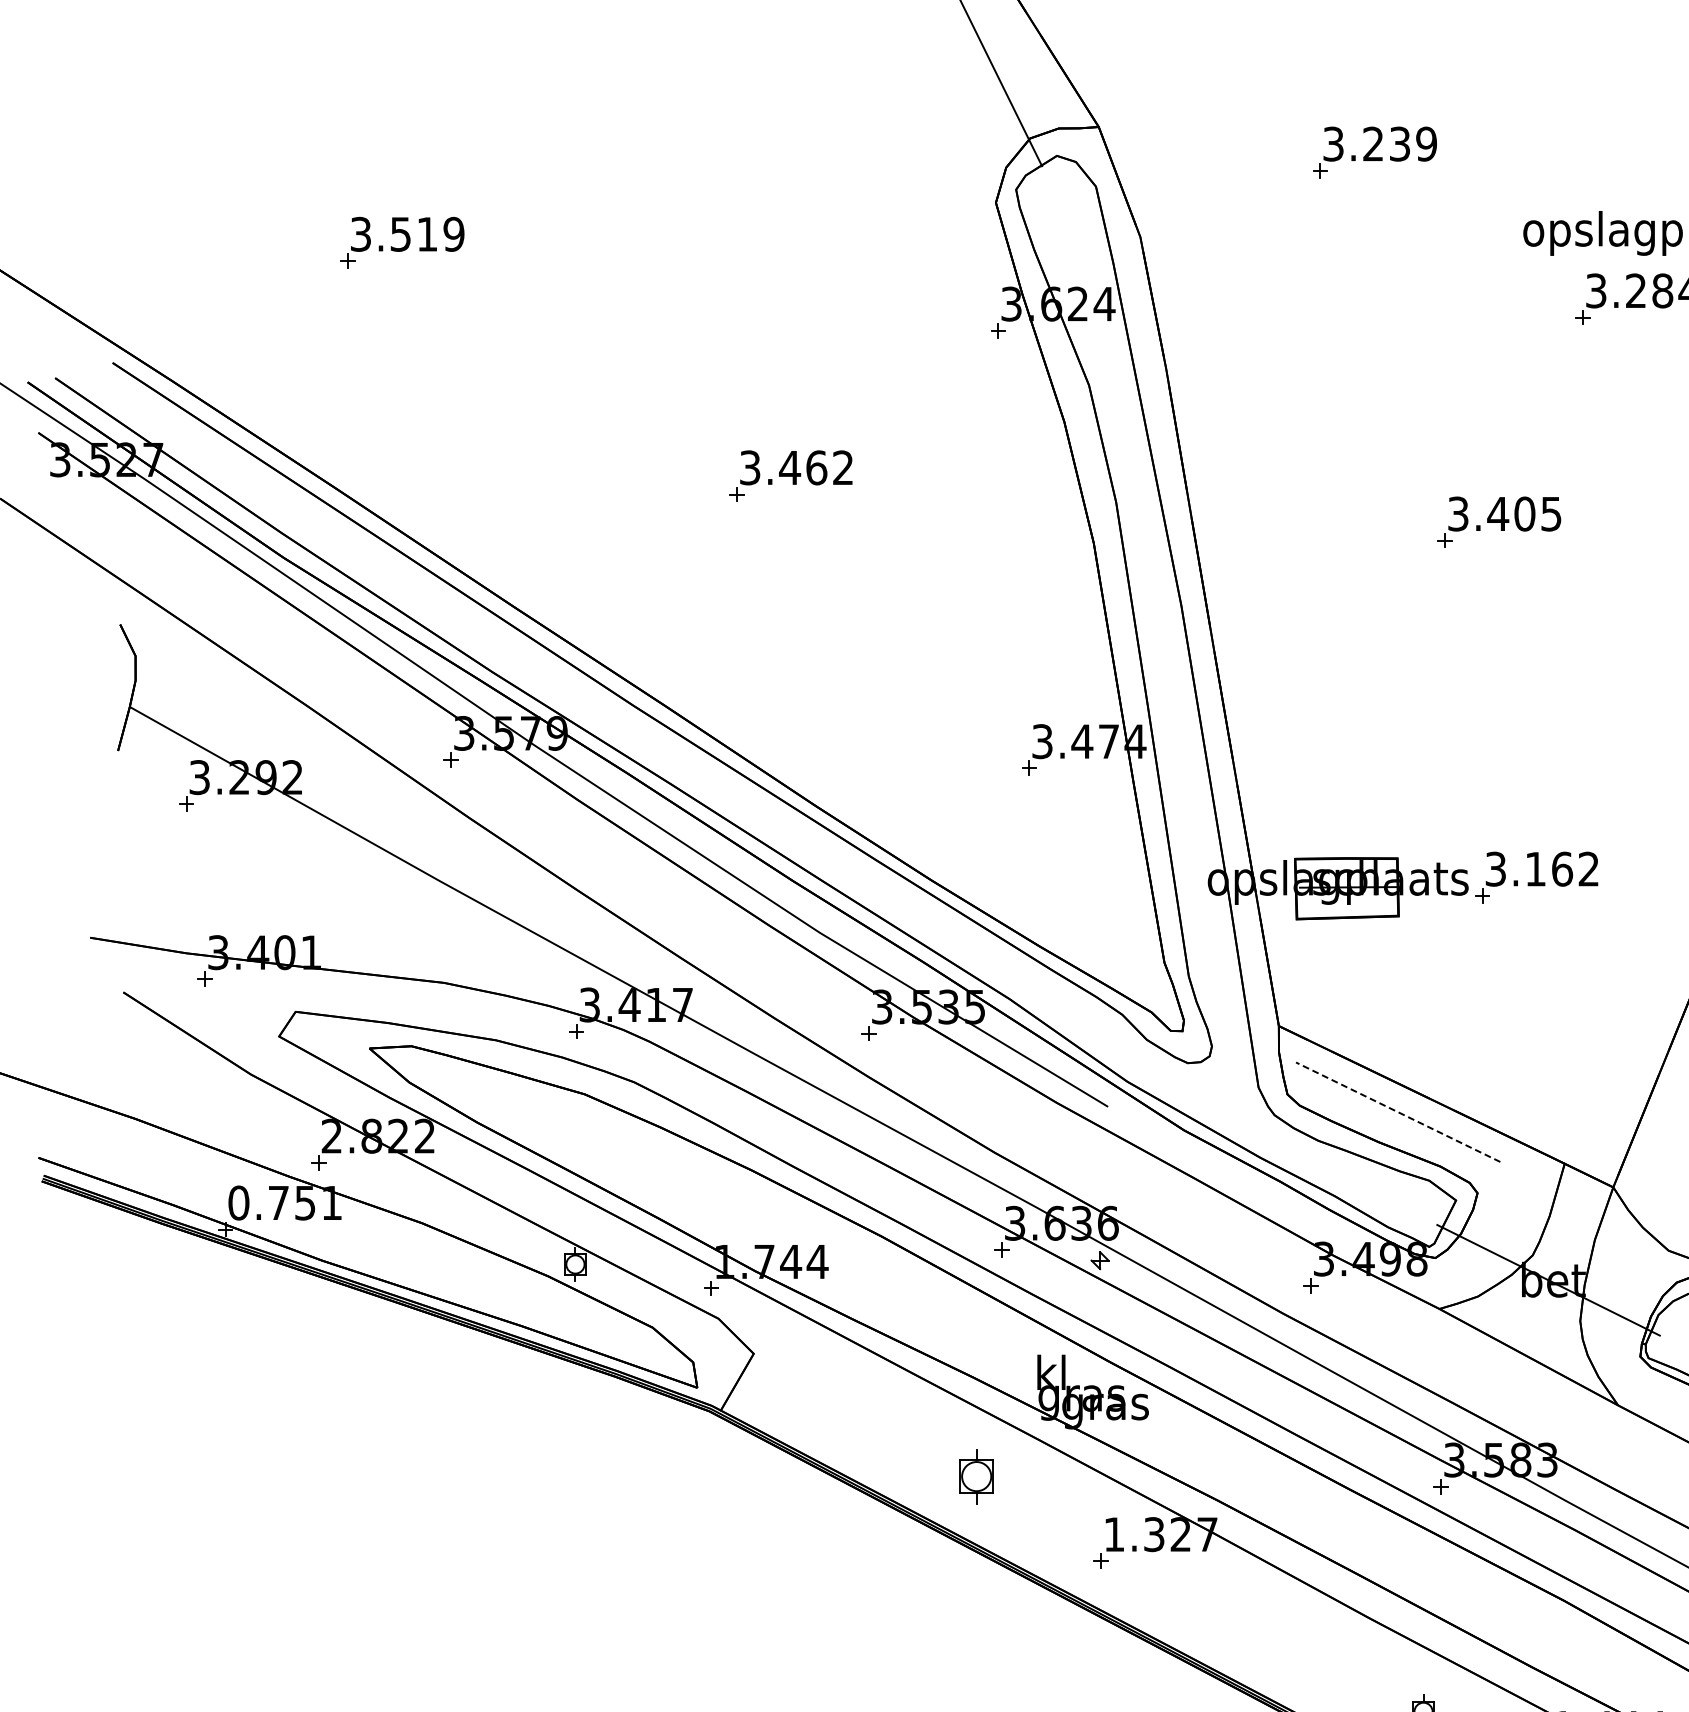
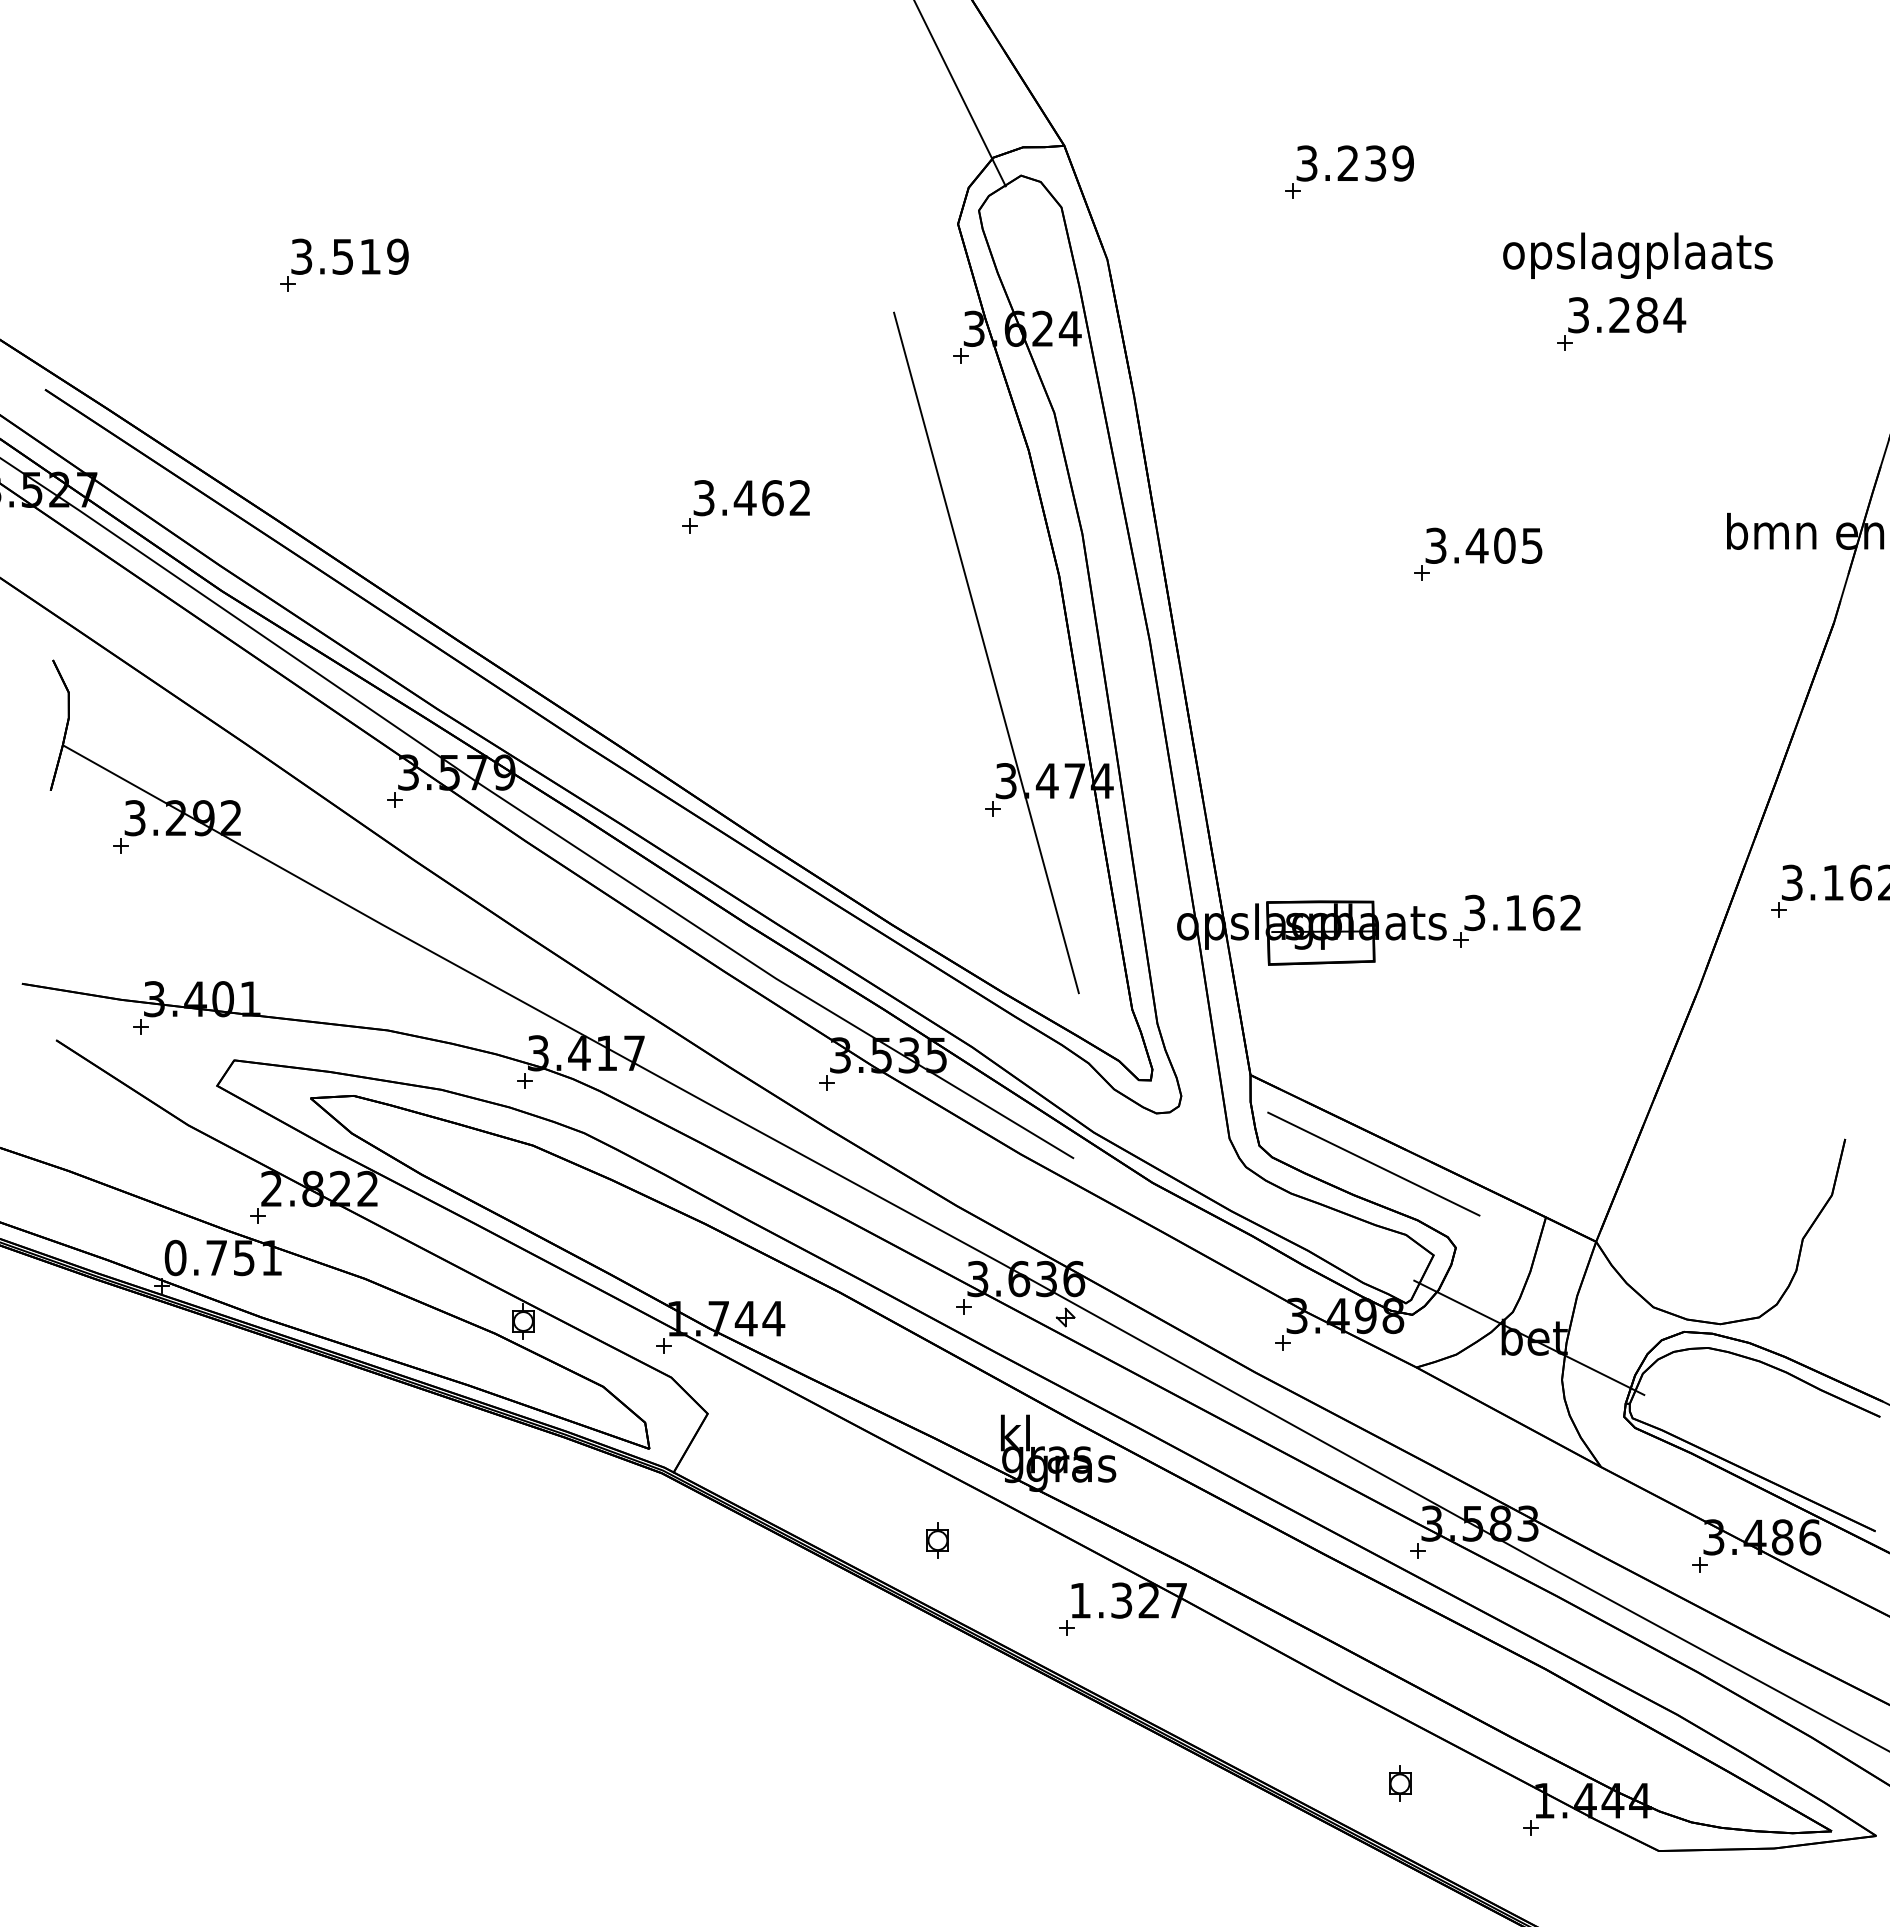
line: (1023, 617) -> (986, 652), added
line: (1397, 1111) -> (1373, 1163), dashed -> solid
part: (976, 1476) -> (937, 1540), size x0.62

